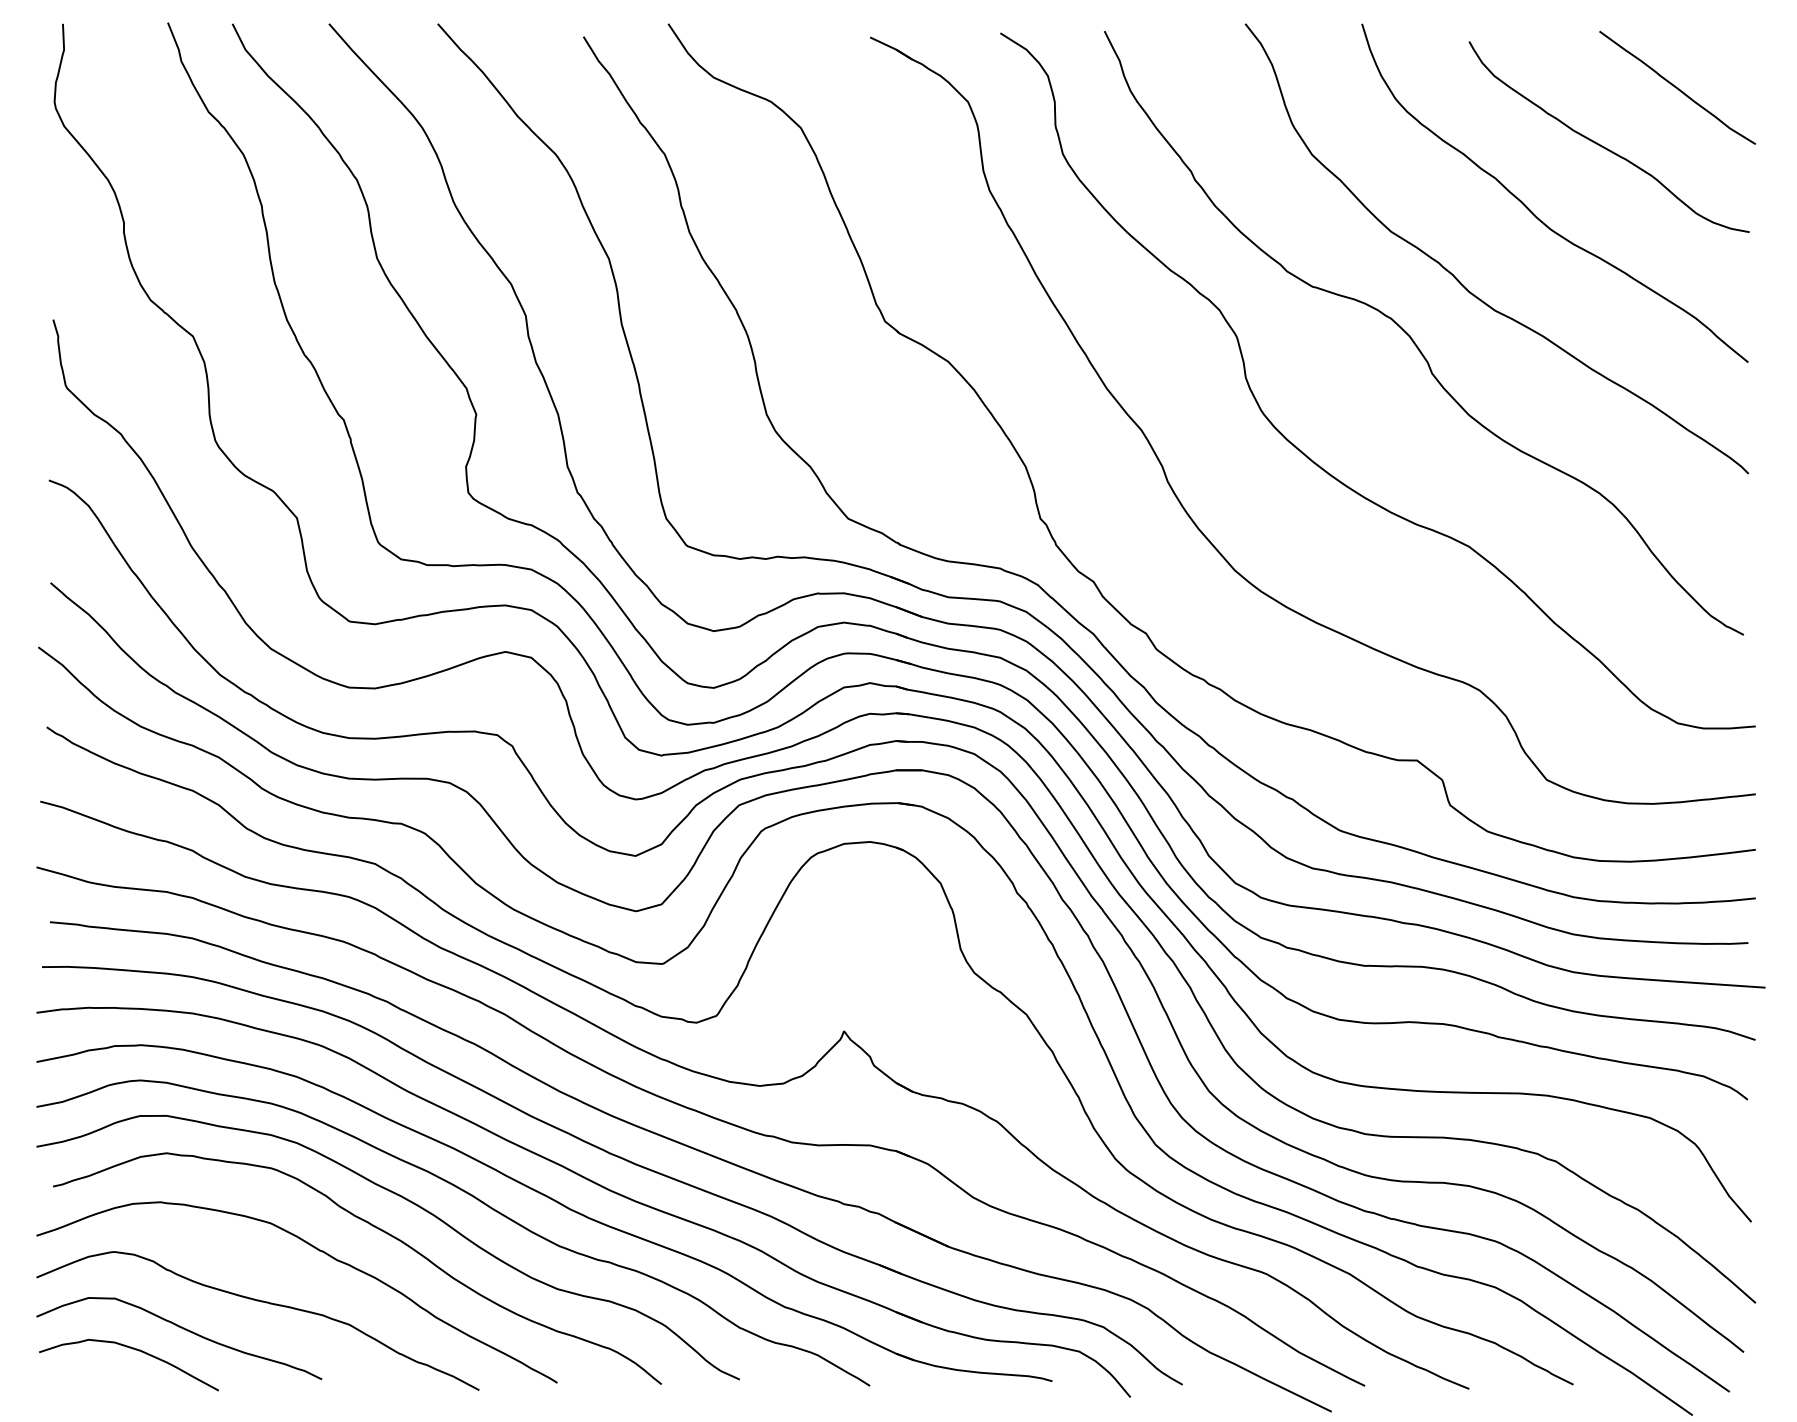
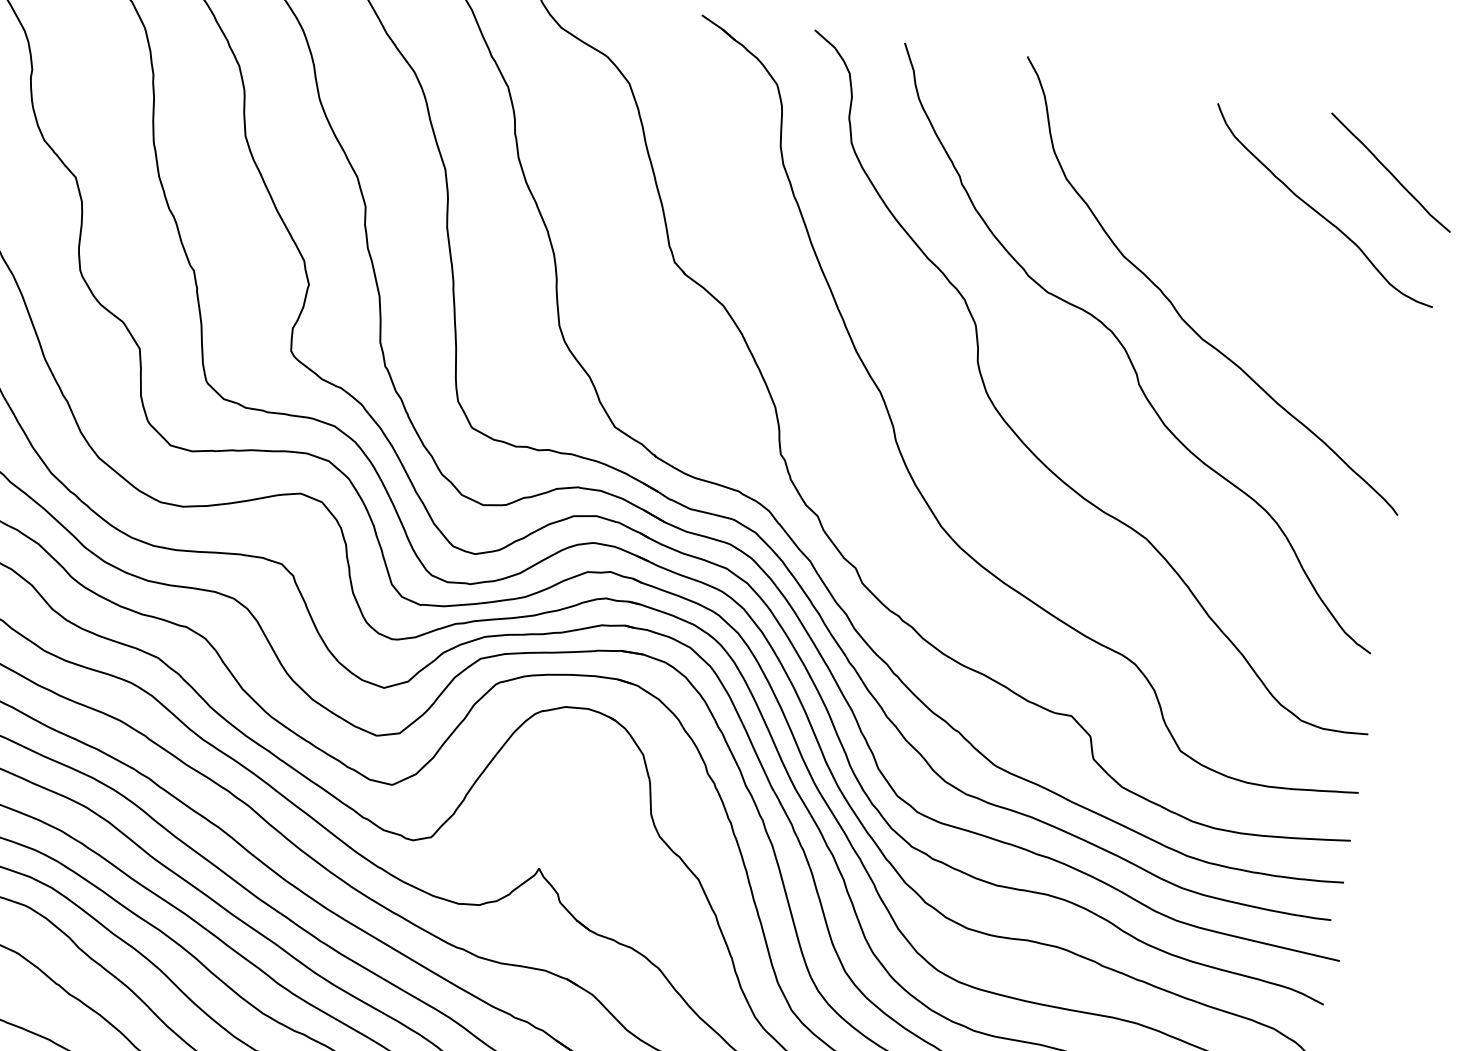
curve: (1533, 212) -> (1249, 259), removed

